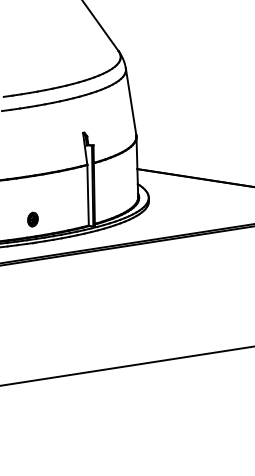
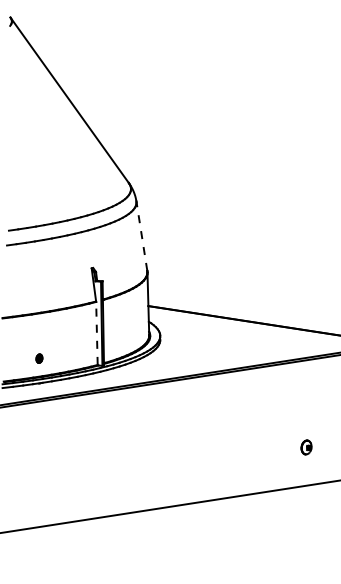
line: (130, 101) -> (141, 235), solid -> dashed
line: (87, 195) -> (96, 333), solid -> dashed
part: (33, 219) -> (39, 358), size x0.6

